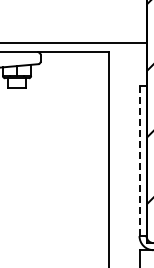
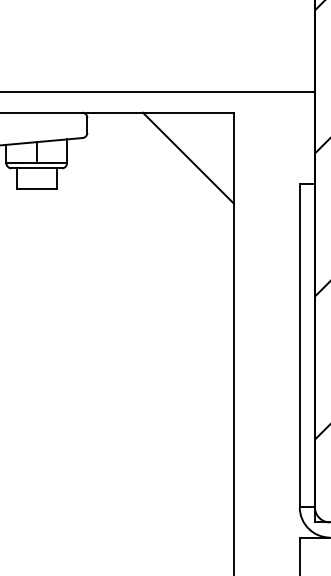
line: (87, 73) -> (188, 158), added
line: (139, 161) -> (299, 347), dashed -> solid

